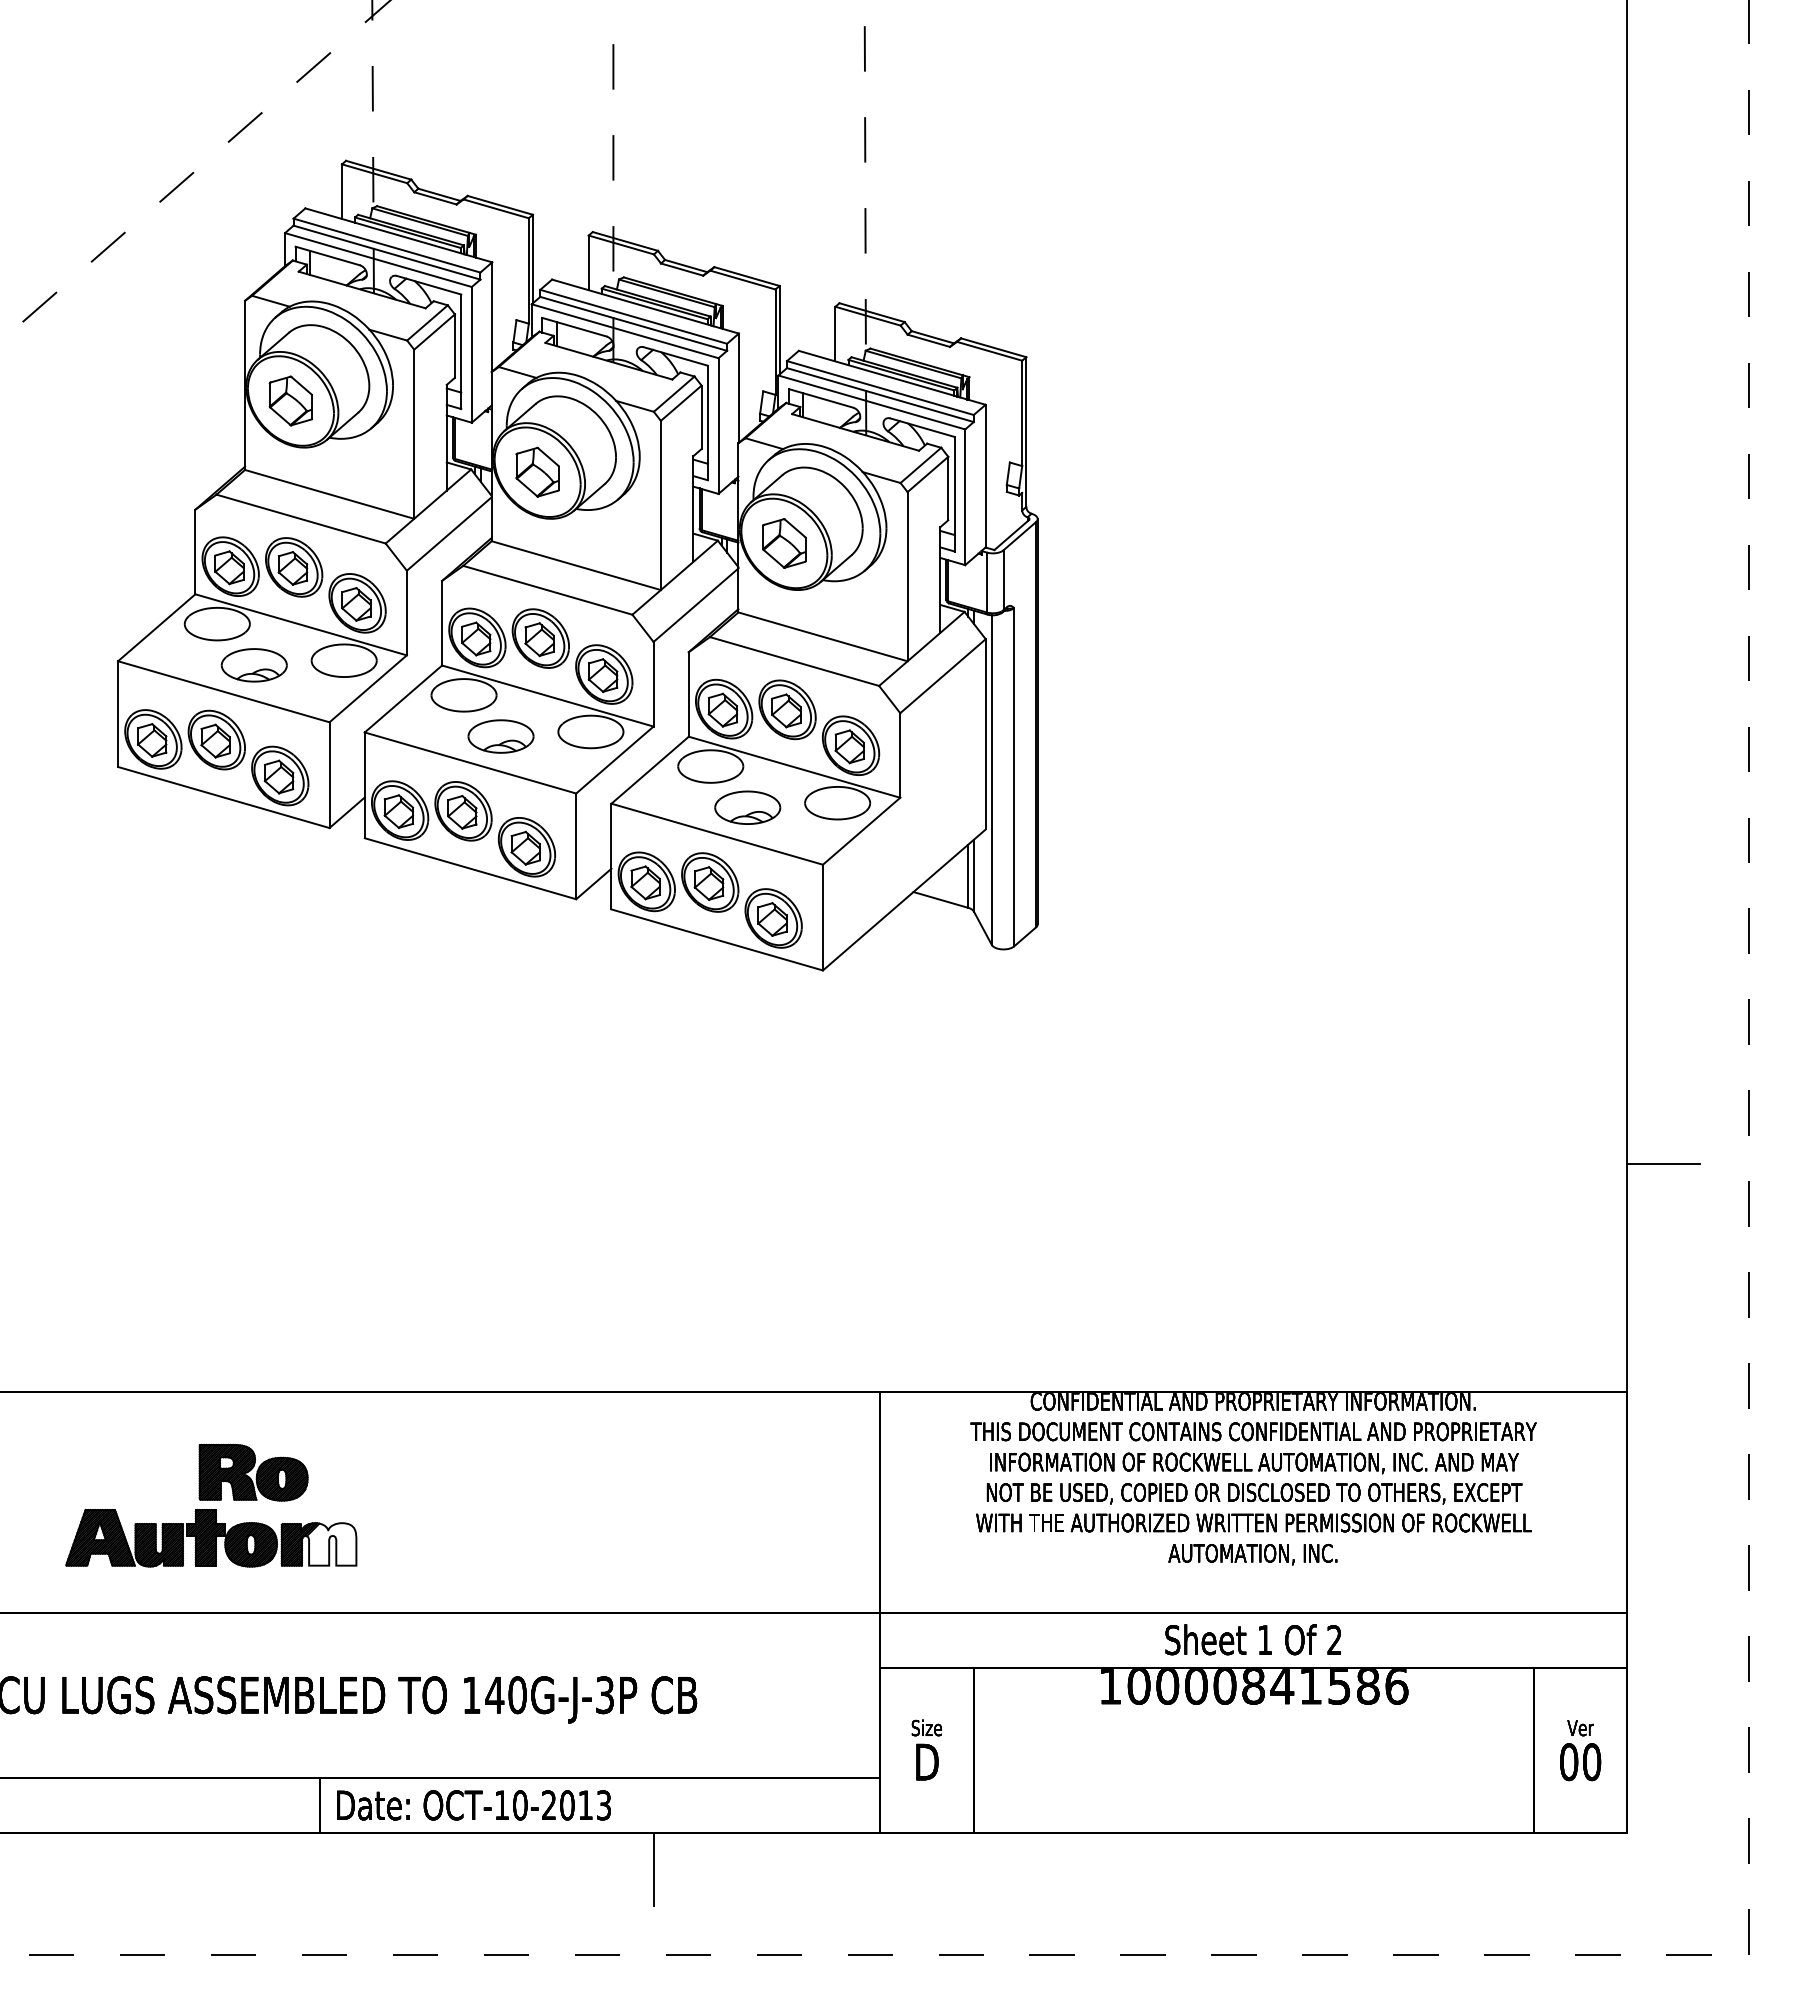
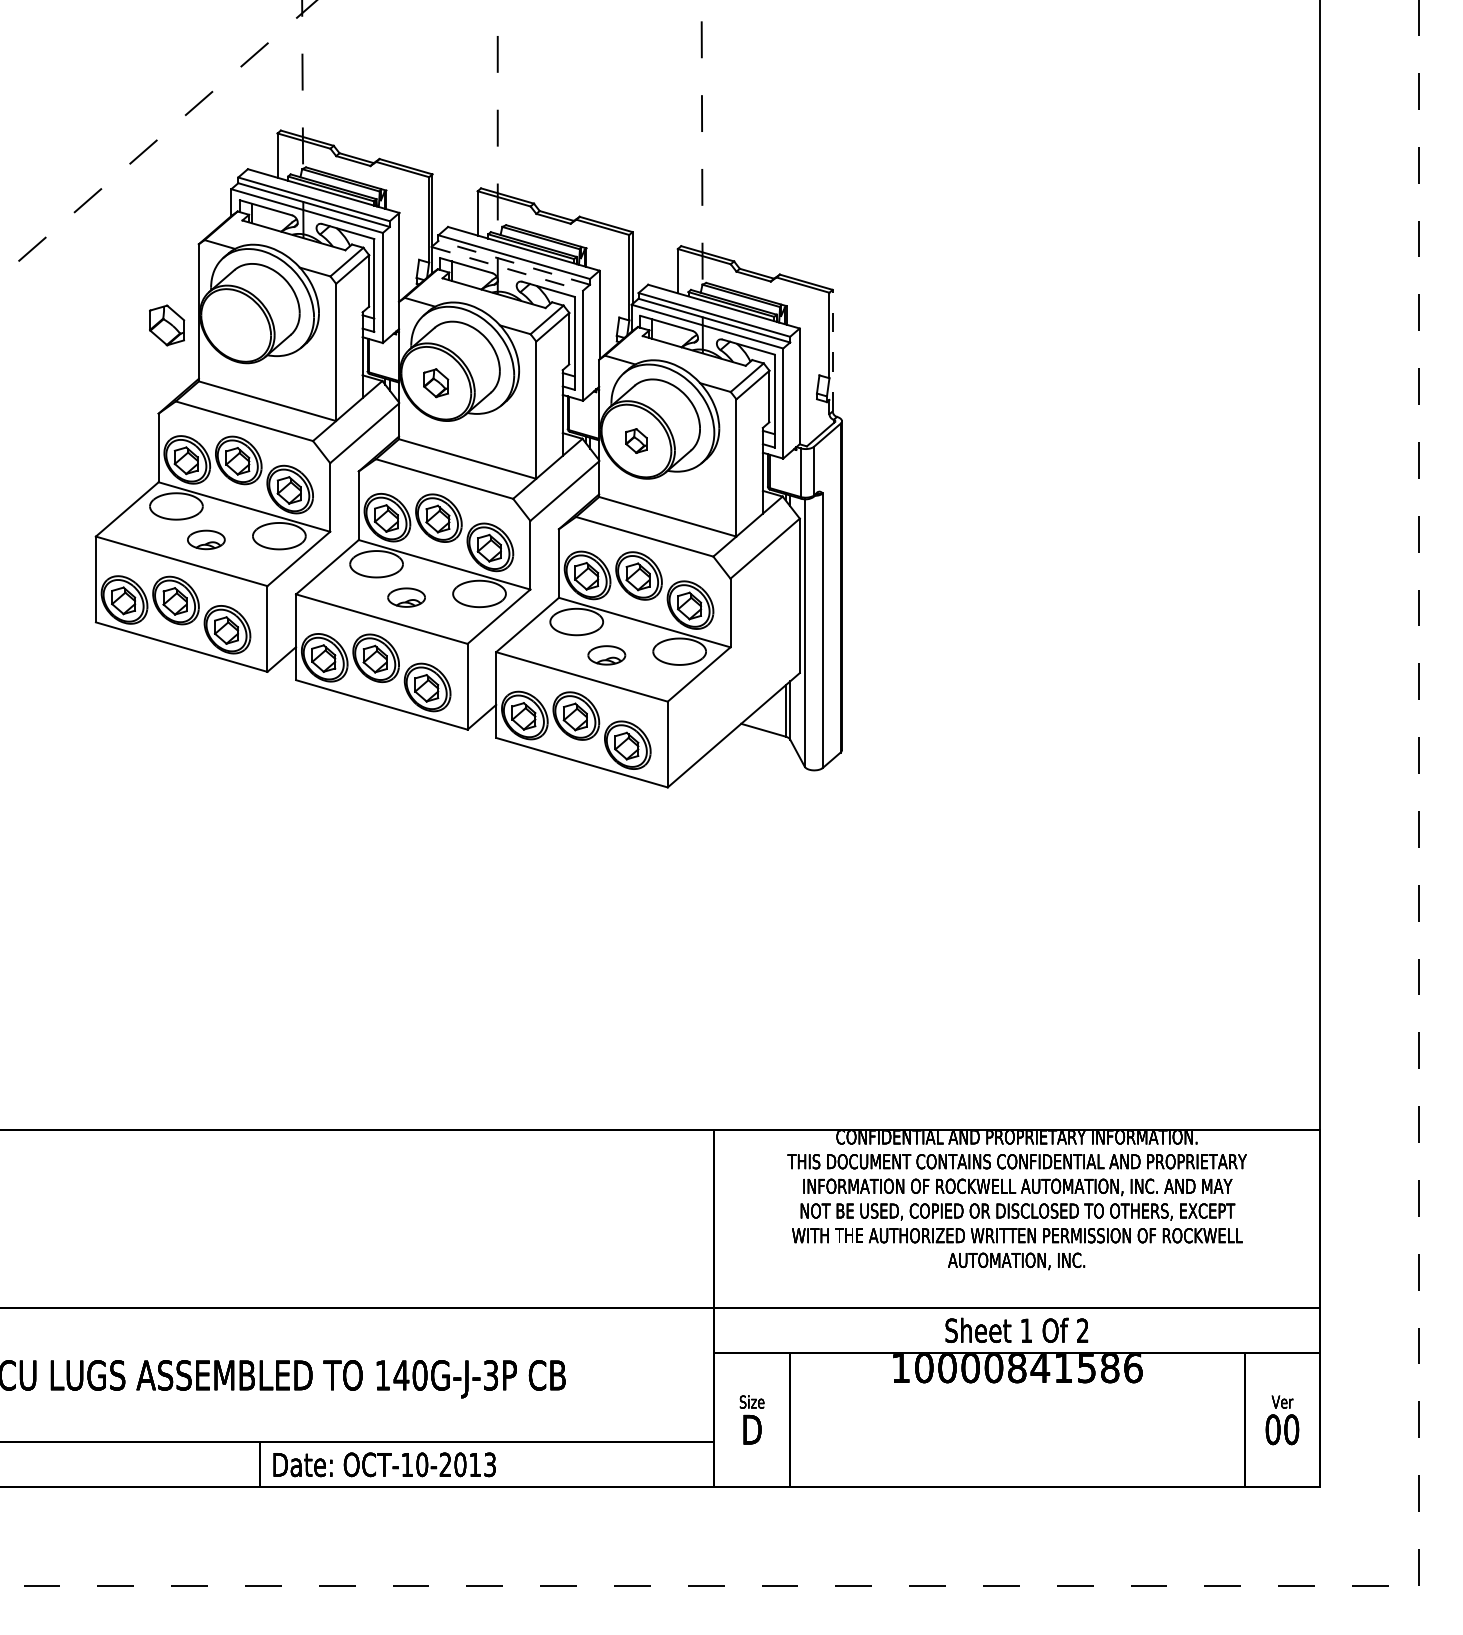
line: (633, 323) -> (514, 262), solid -> dashed
line: (625, 331) -> (507, 269), solid -> dashed
part: (290, 400) -> (166, 325), moved
line: (1026, 432) -> (832, 351), solid -> dashed
part: (537, 471) -> (436, 382), size x0.7
part: (784, 543) -> (636, 441), size x0.6
part: (253, 665) -> (205, 540), size x0.7
part: (500, 736) -> (406, 597), size x0.7
part: (747, 807) -> (606, 655), size x0.7
line: (1663, 1164) -> (1349, 944), removed
part: (211, 1505) -> (171, 1221), removed
line: (654, 1868) -> (531, 1516), removed

